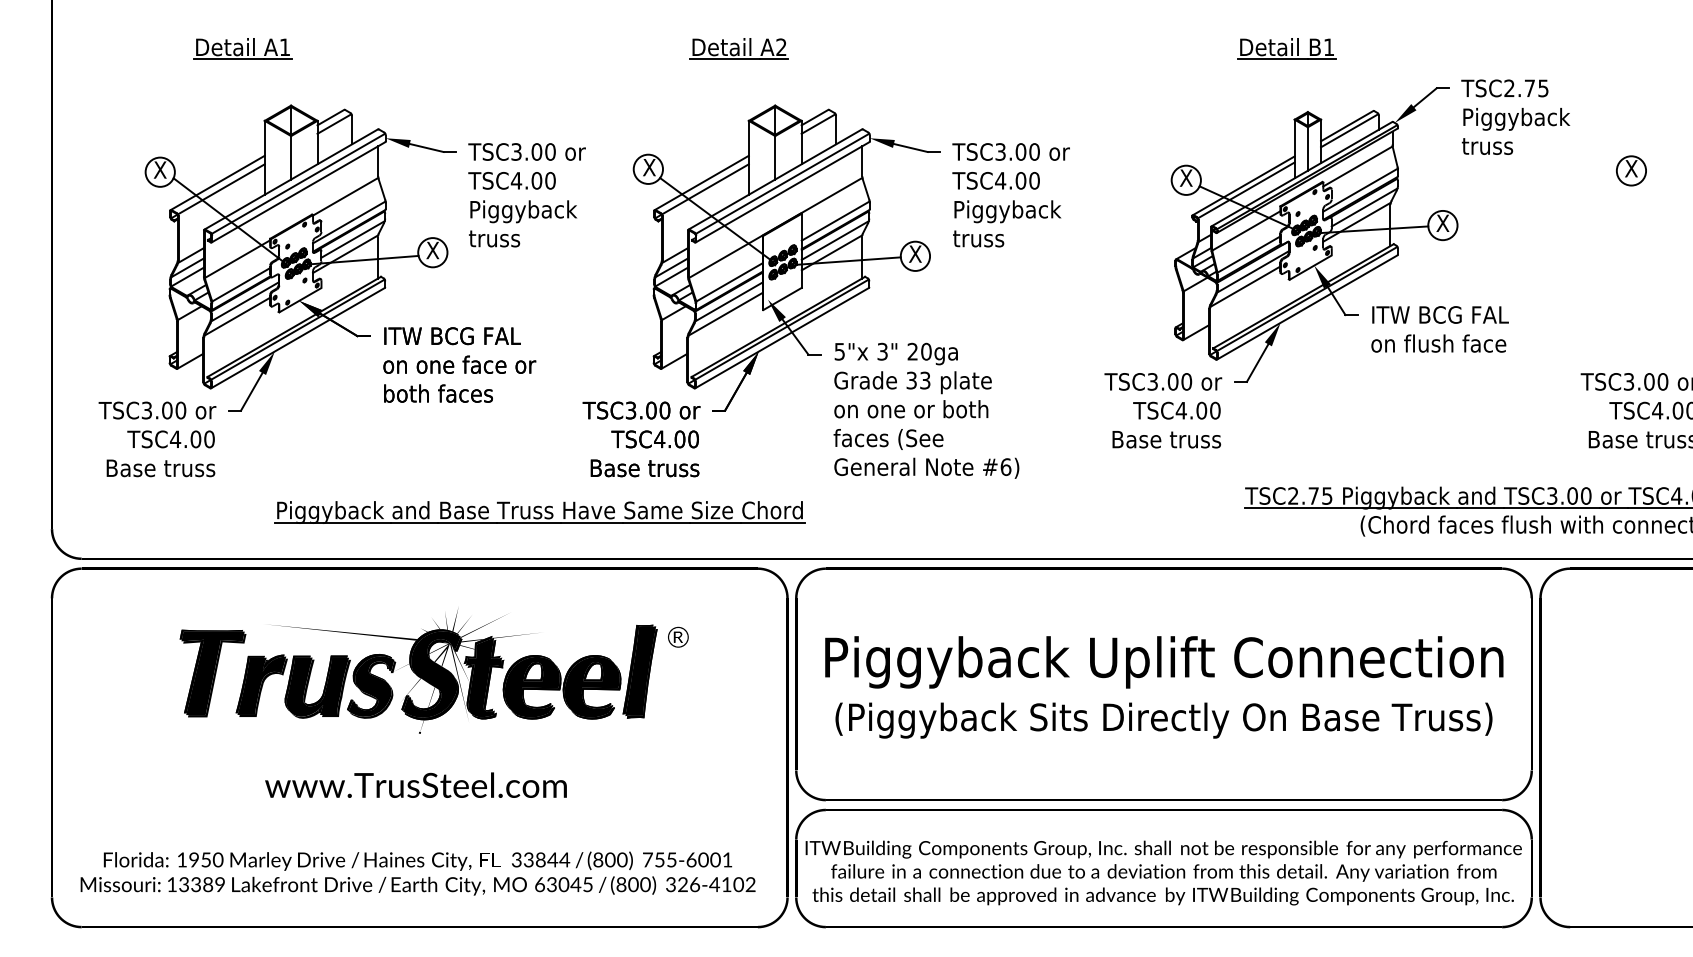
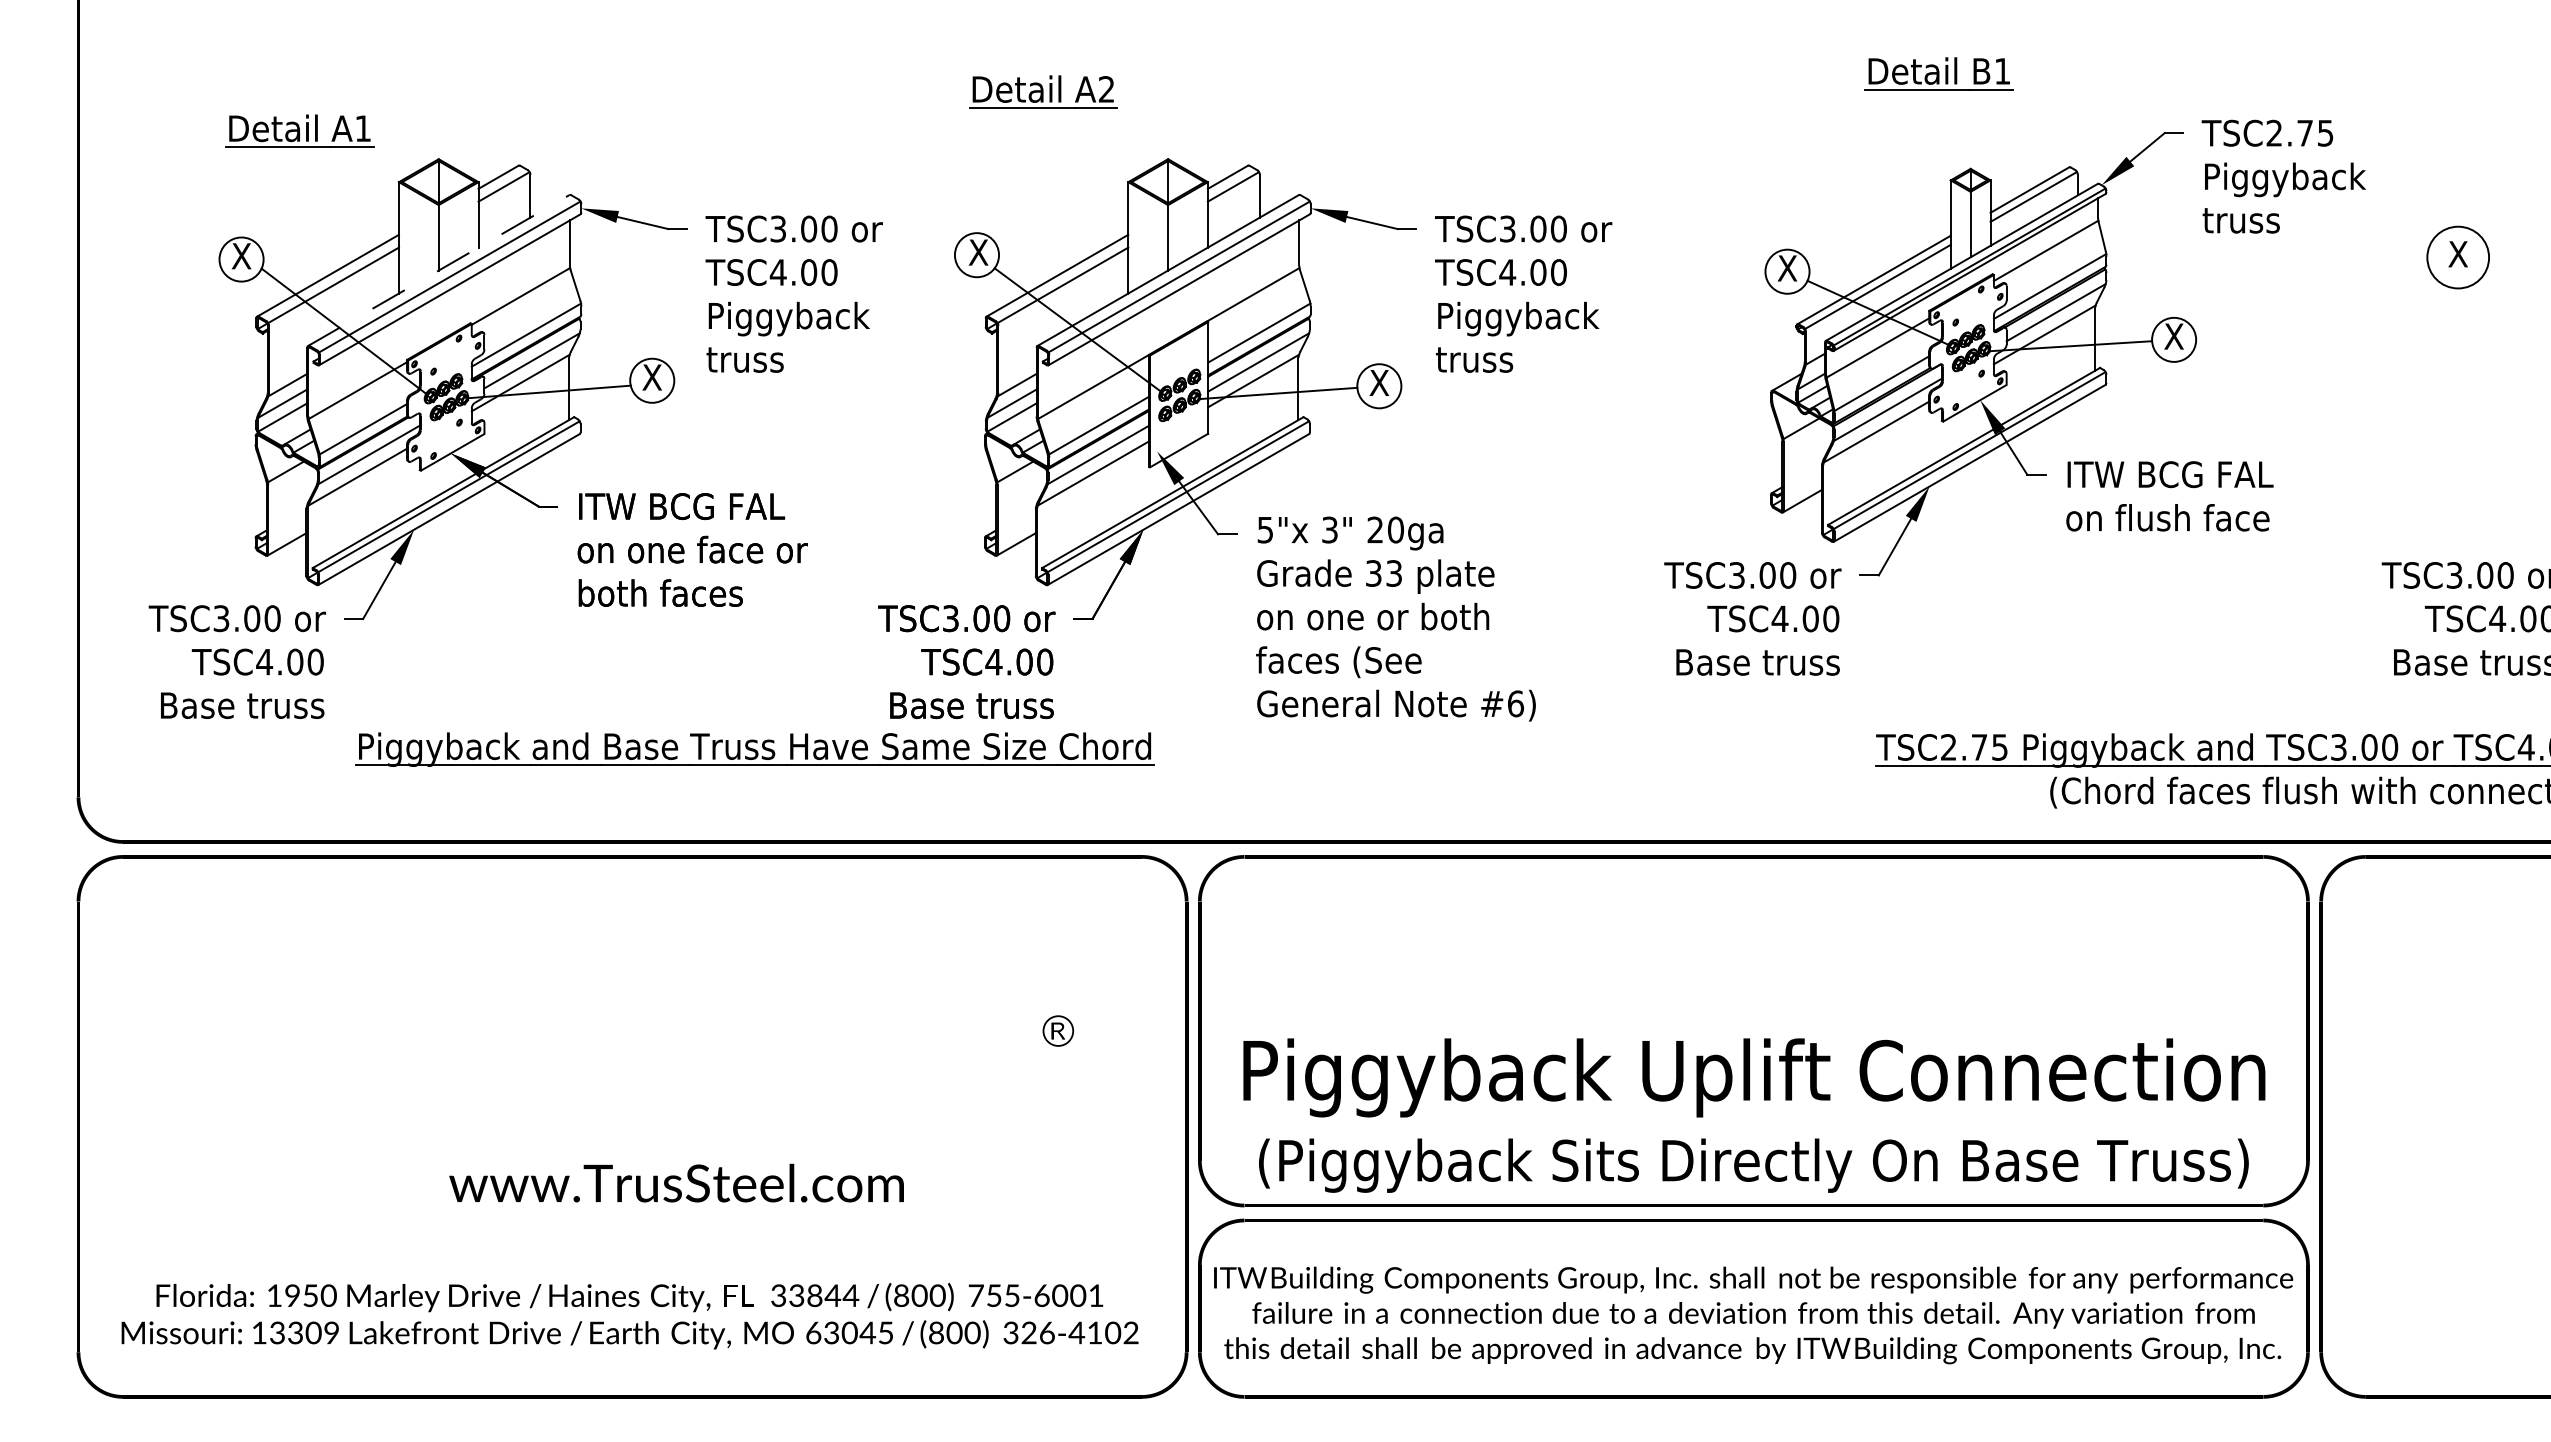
part: (242, 48) -> (299, 130), moved
part: (738, 48) -> (1041, 91), moved
circle: (1631, 170) -> (2458, 256), size x1.4
line: (291, 179) -> (439, 270), solid -> dashed
part: (539, 512) -> (754, 749), moved
part: (678, 636) -> (1058, 1029), moved
part: (418, 670) -> (630, 1010), removed
text: (1164, 687) -> (1754, 1115), moved
text: (415, 784) -> (675, 1182), moved
text: (207, 884) -> (312, 1332), 13389 -> 13309

